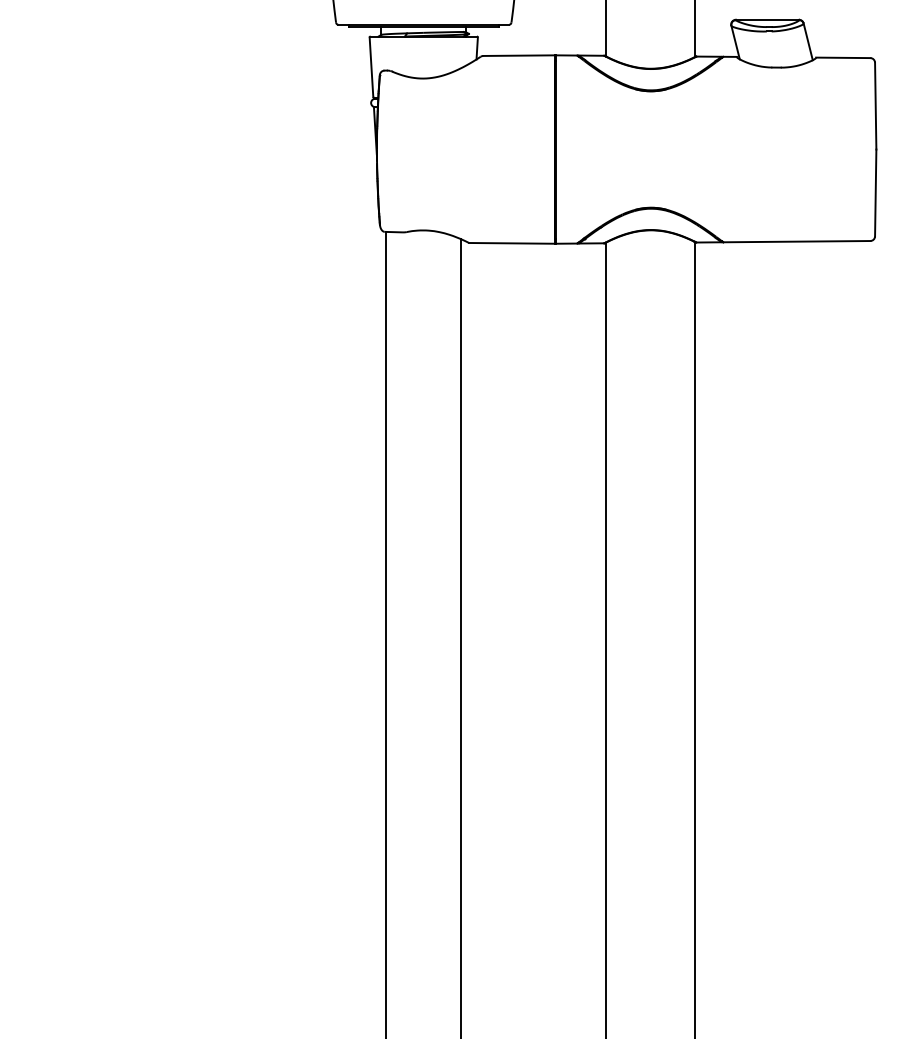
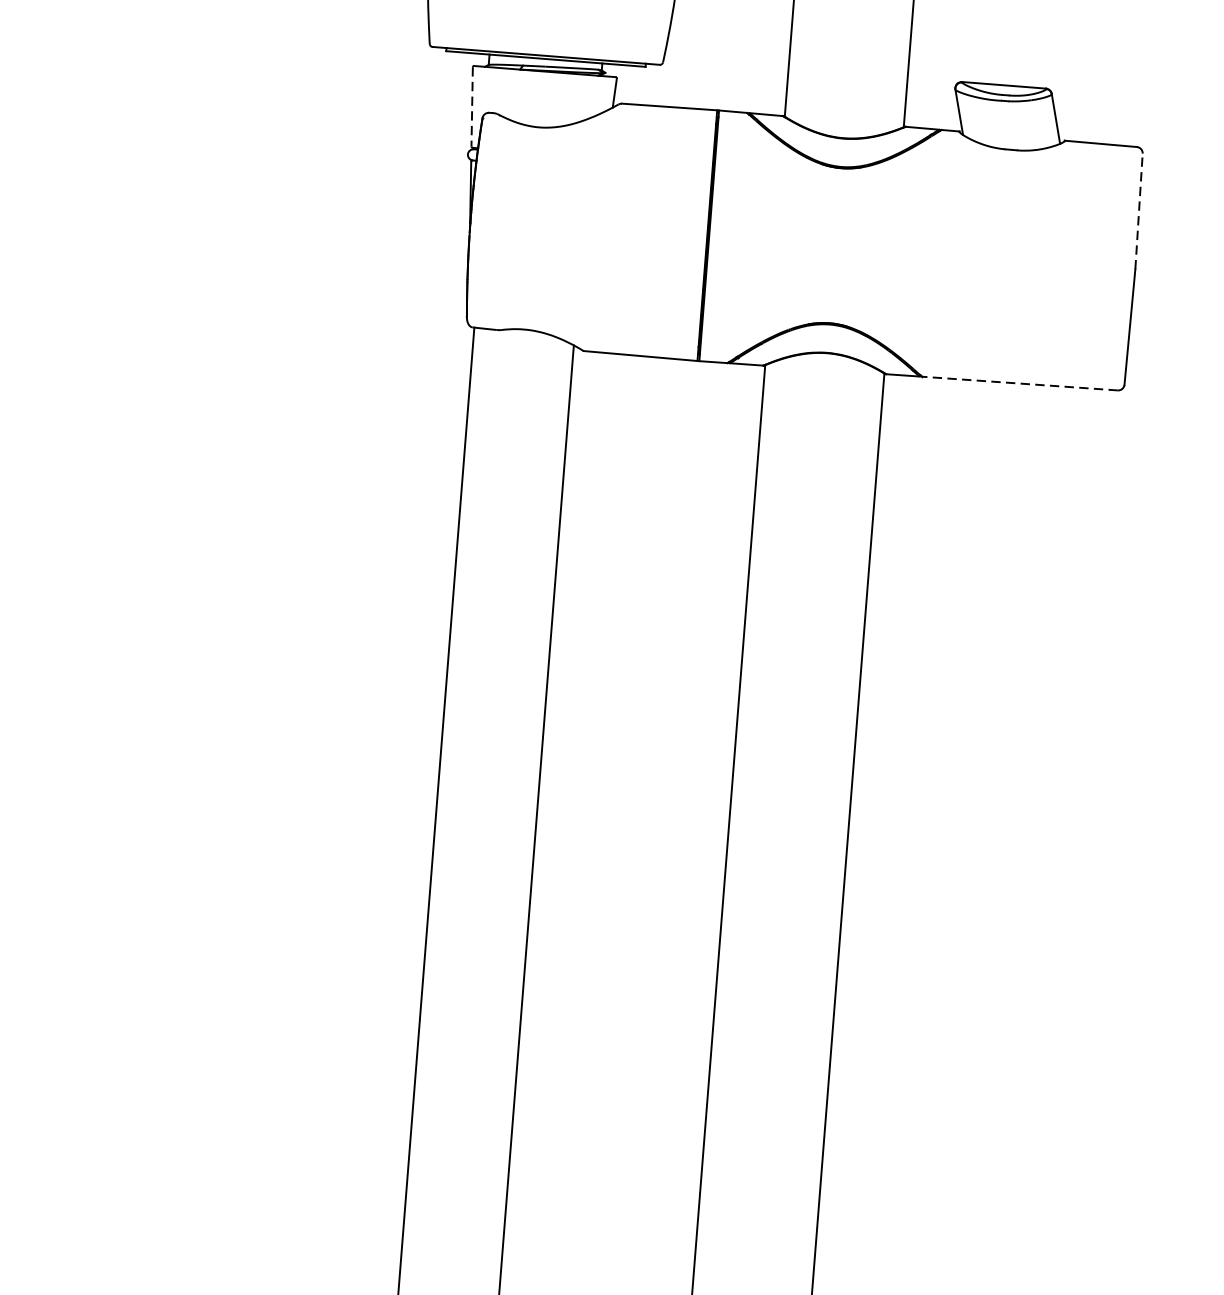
line: (371, 67) -> (472, 107), solid -> dashed
line: (875, 105) -> (1138, 210), solid -> dashed
line: (796, 241) -> (1019, 383), solid -> dashed

